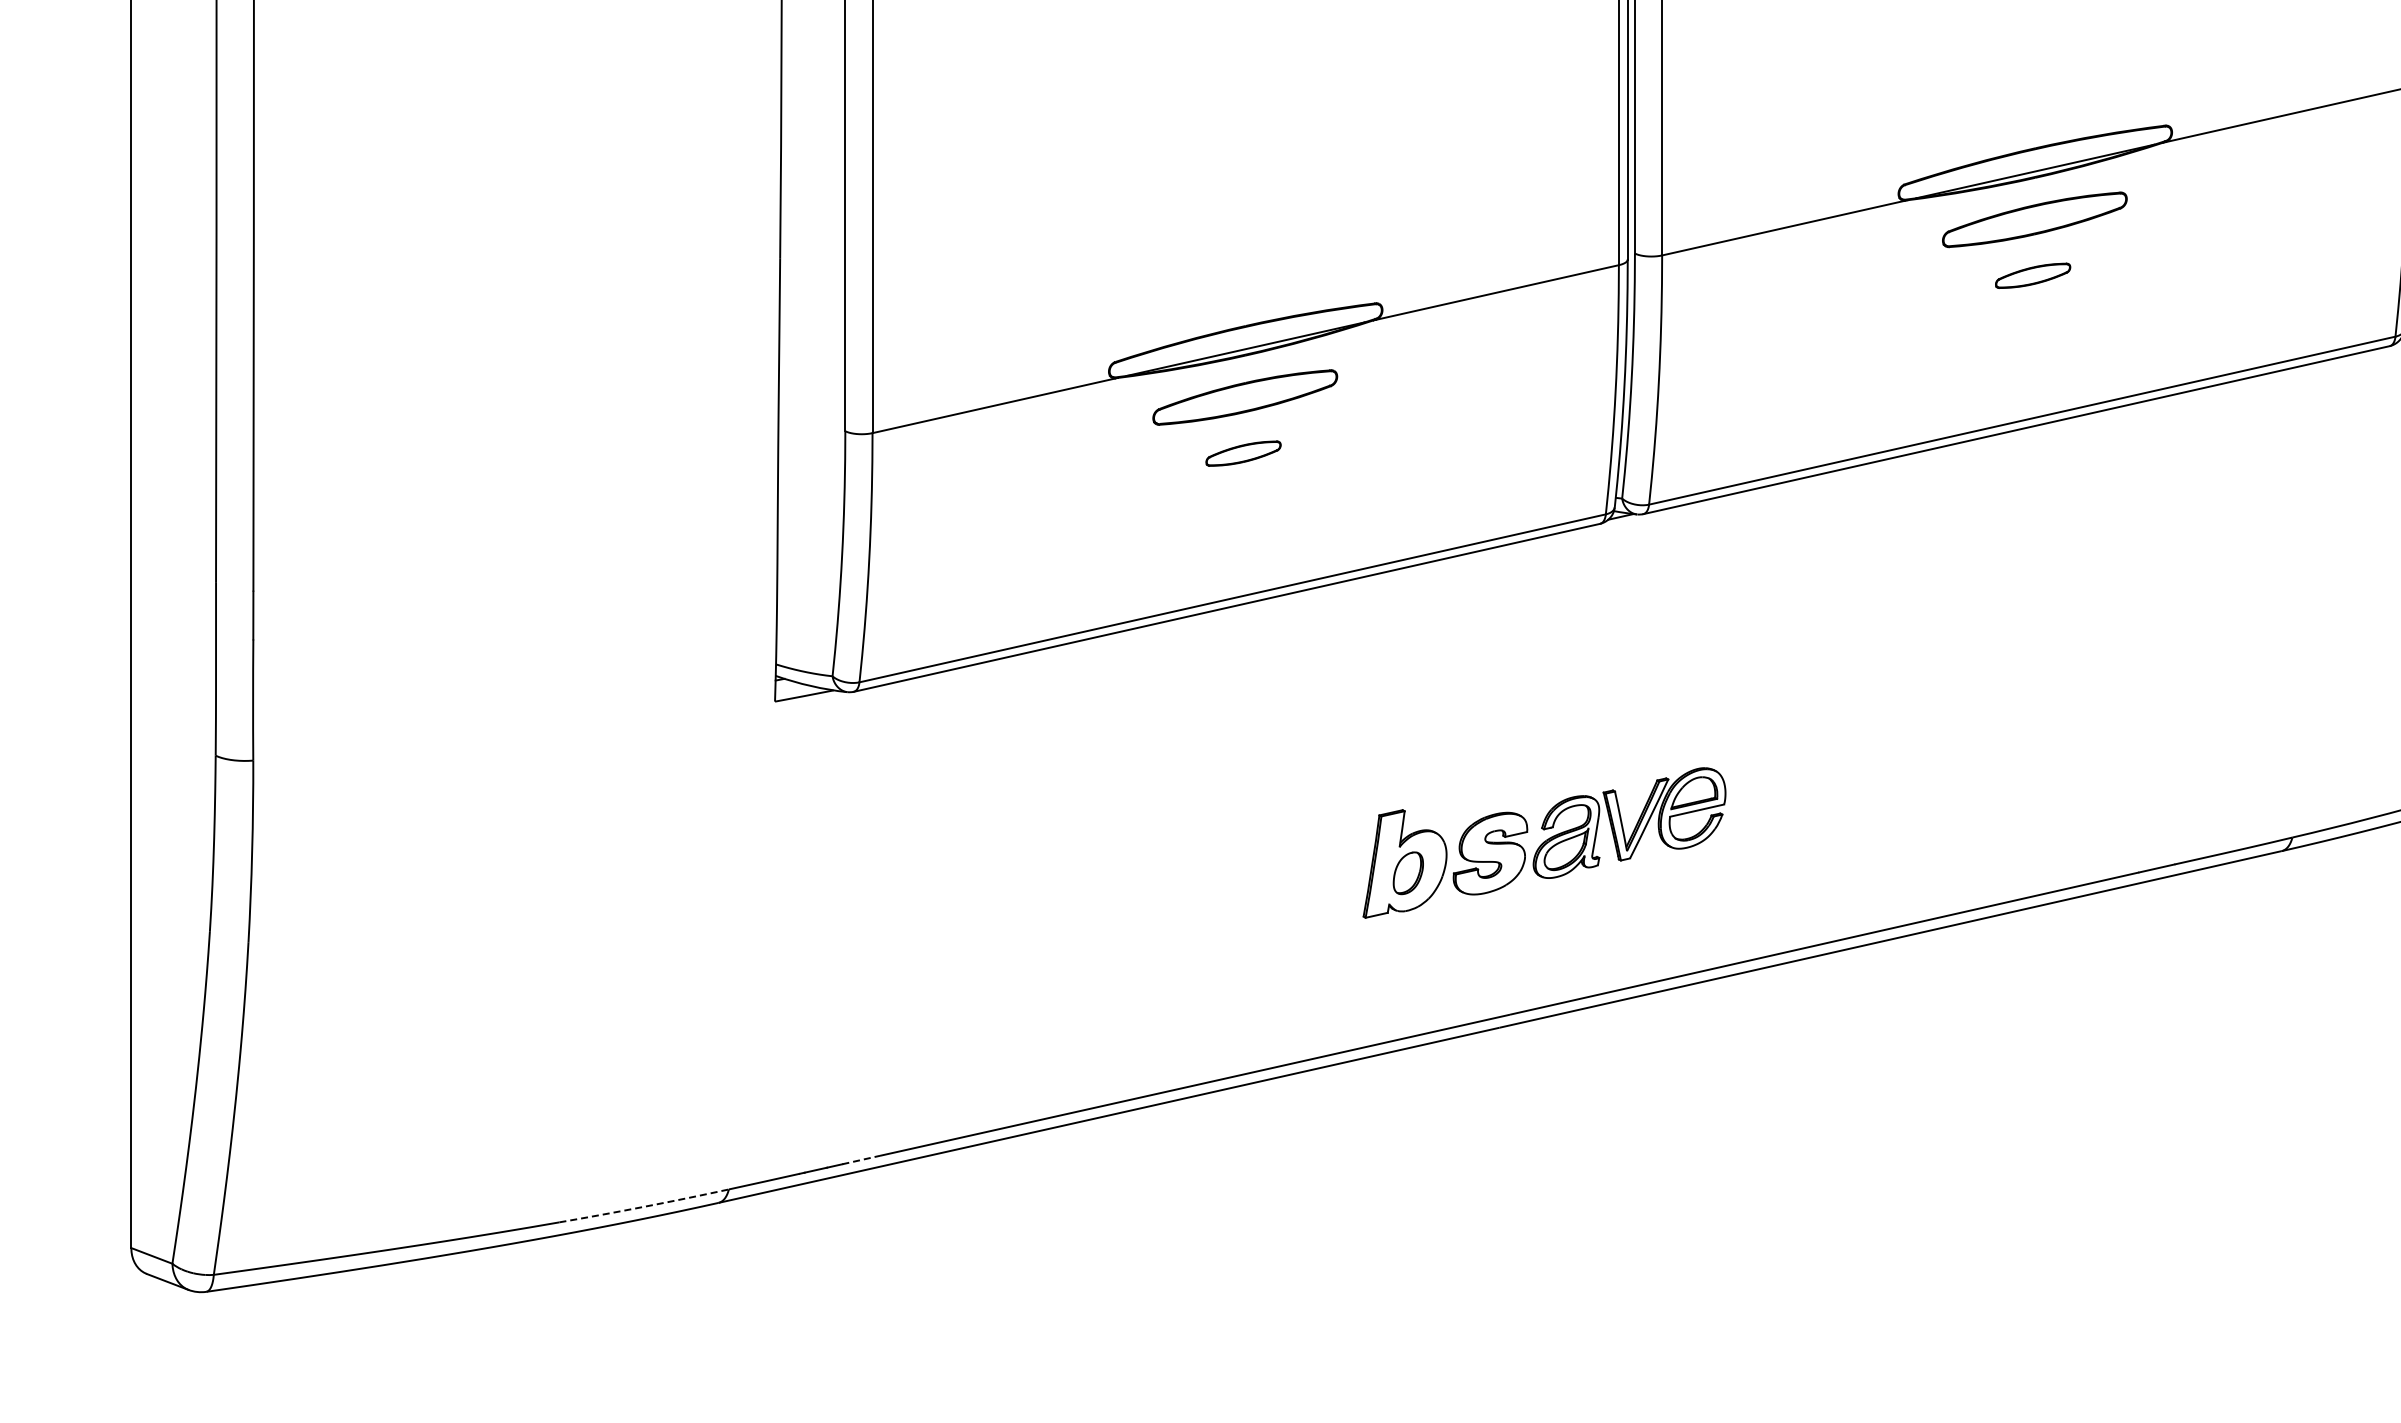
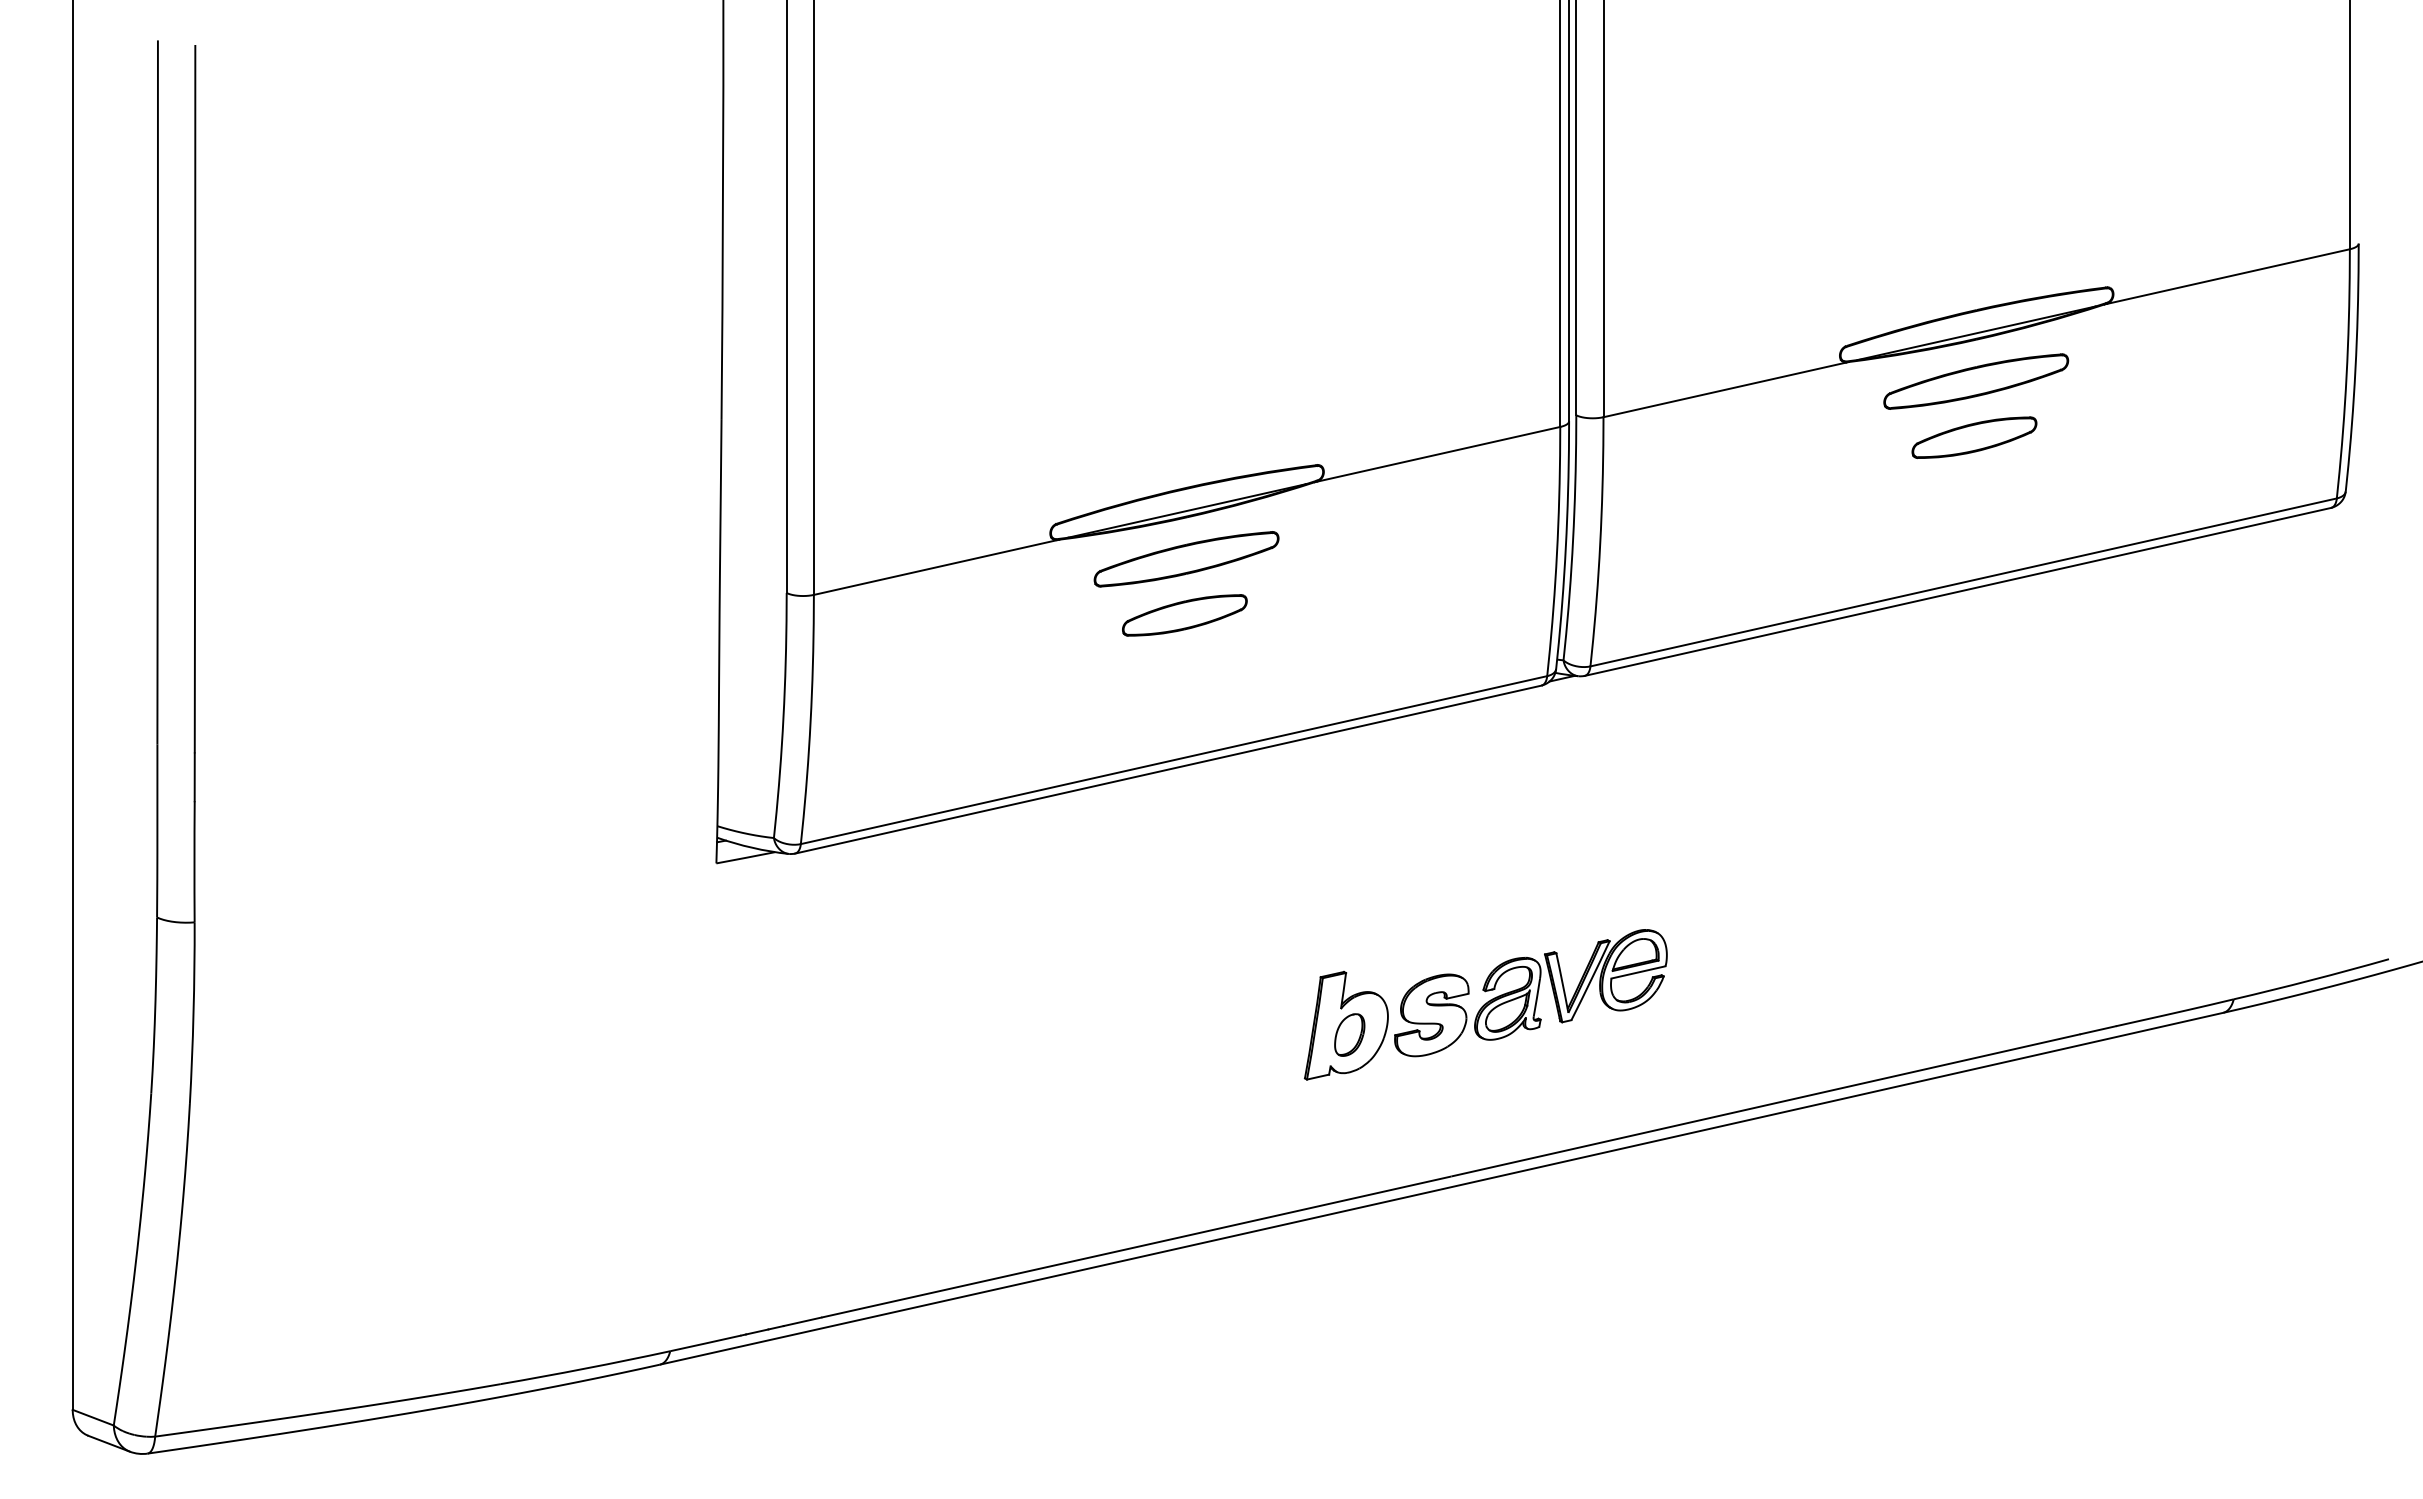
part: (2033, 275) -> (1974, 437), size x1.67
part: (1243, 453) -> (1184, 615), size x1.67
line: (862, 1159) -> (803, 1321), dashed -> solid
arc: (644, 1206) -> (585, 1368), dashed -> solid

